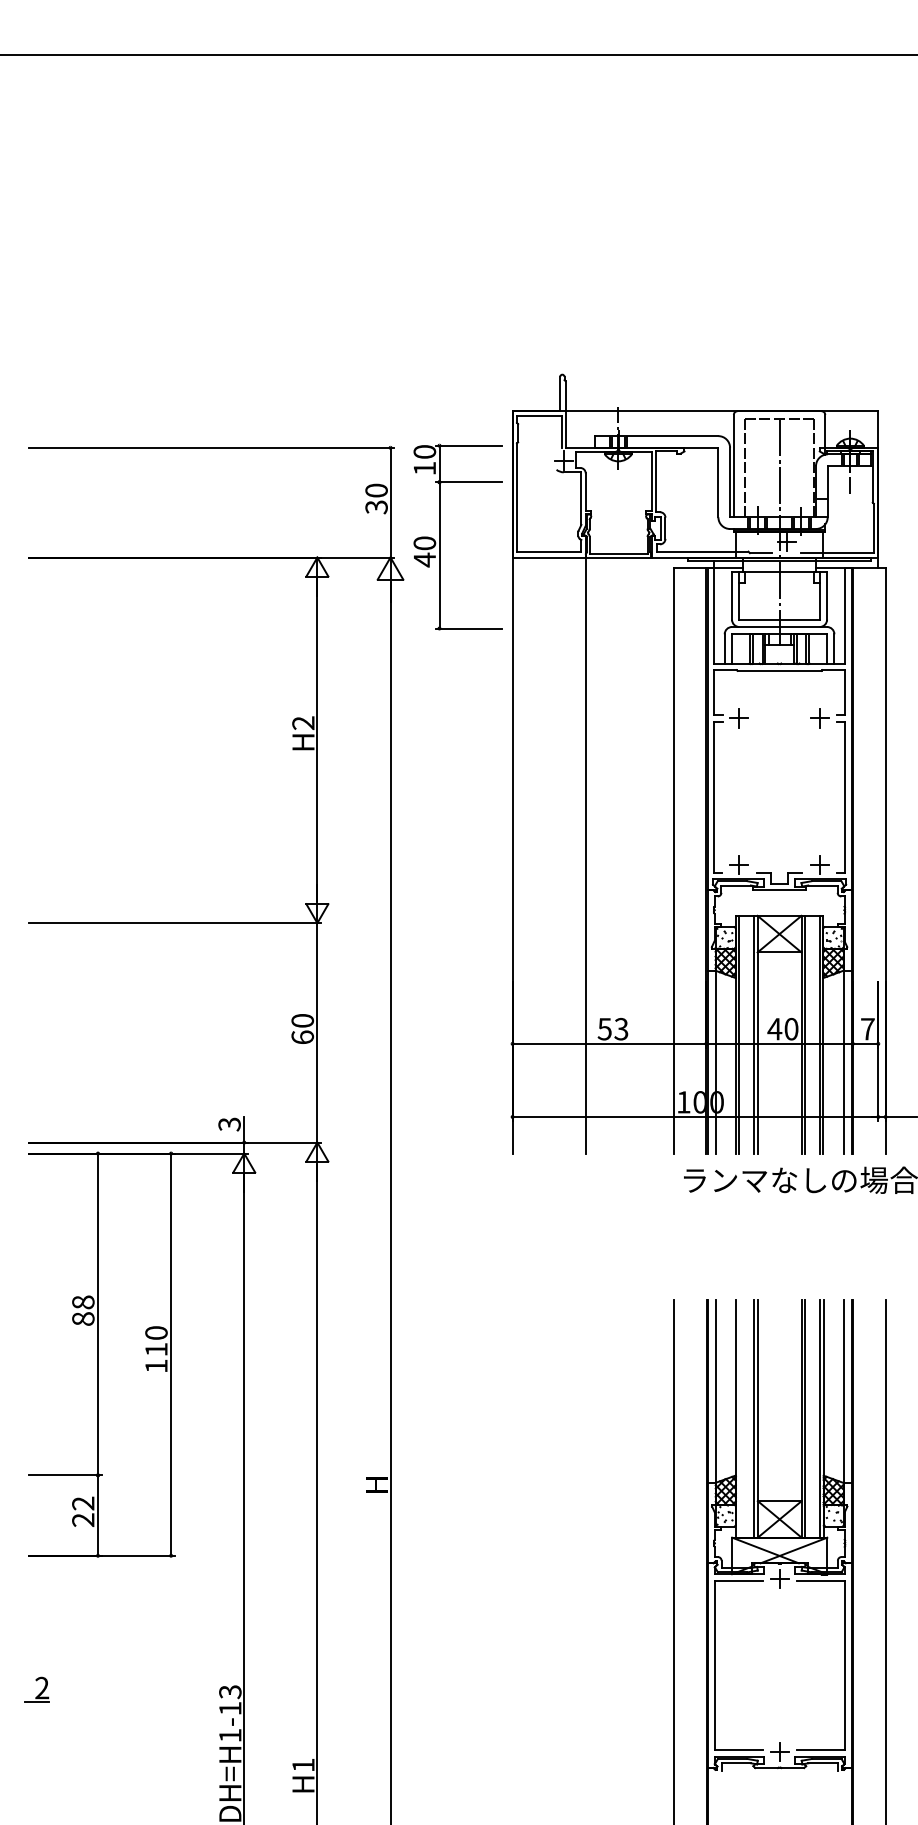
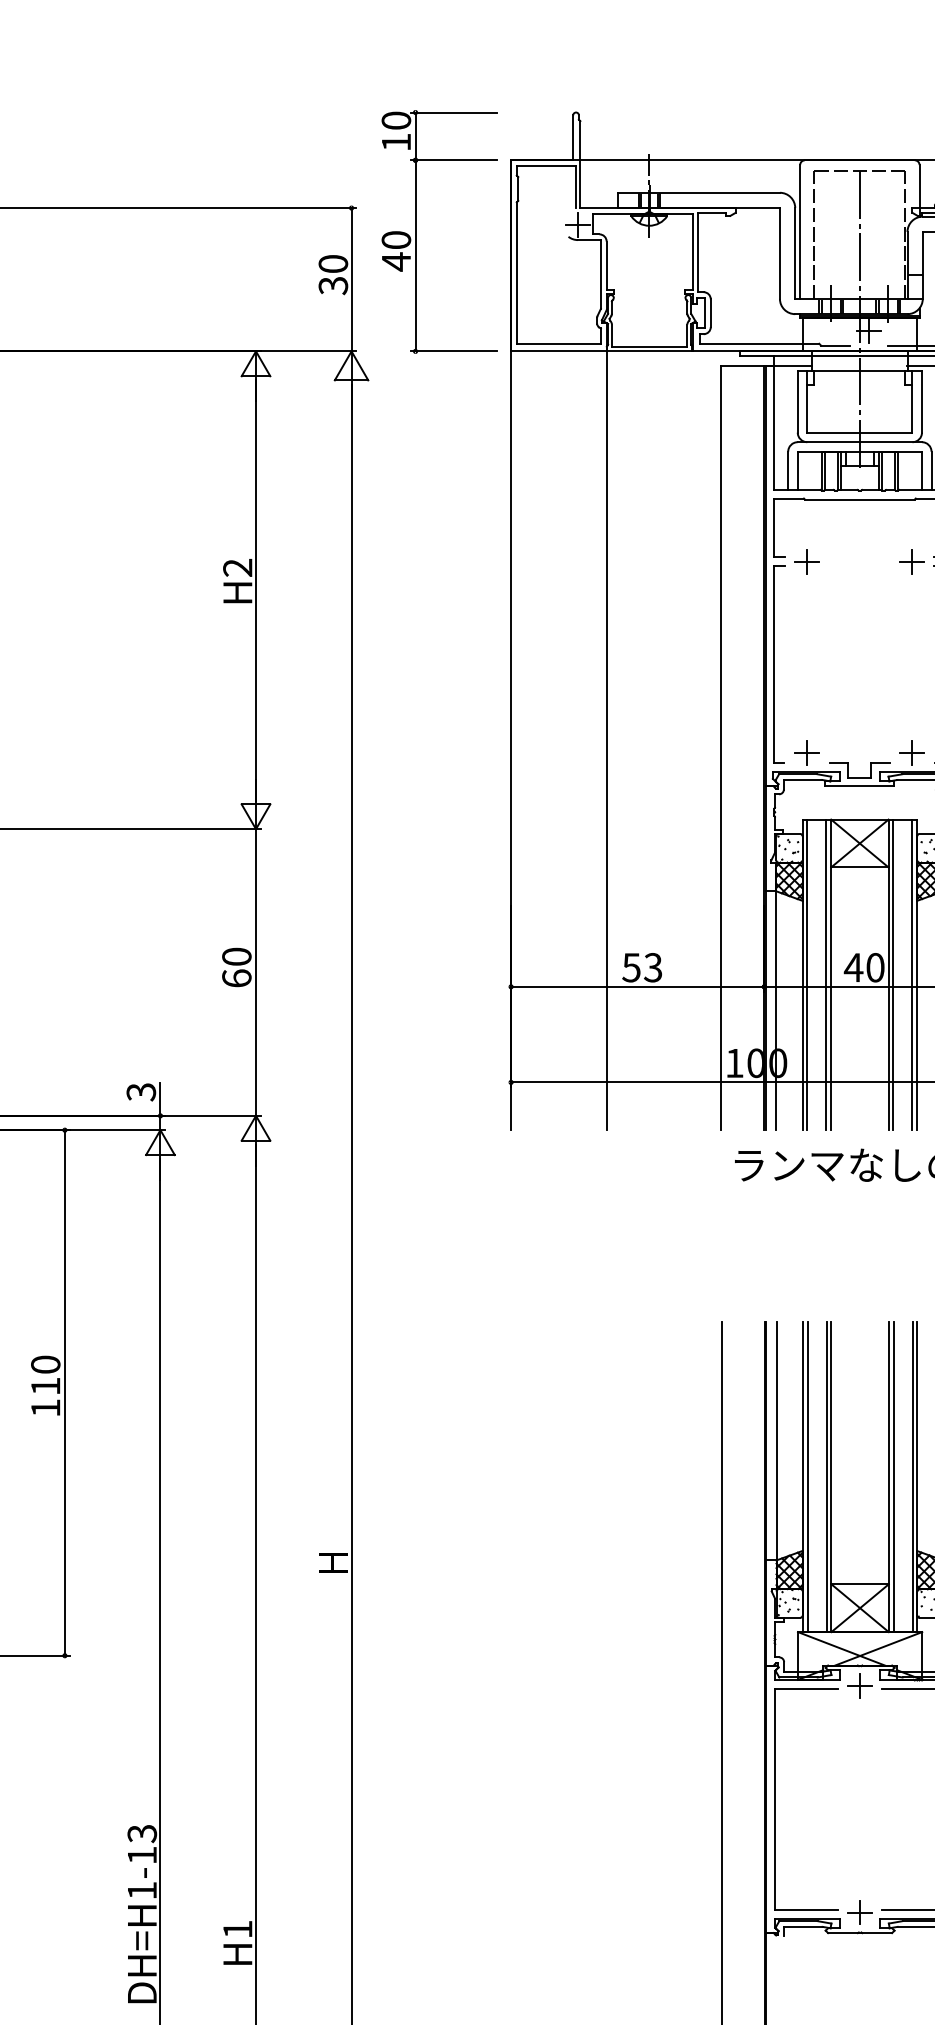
part: (440, 536) -> (416, 231), moved
line: (739, 1418) -> (807, 1476), added

